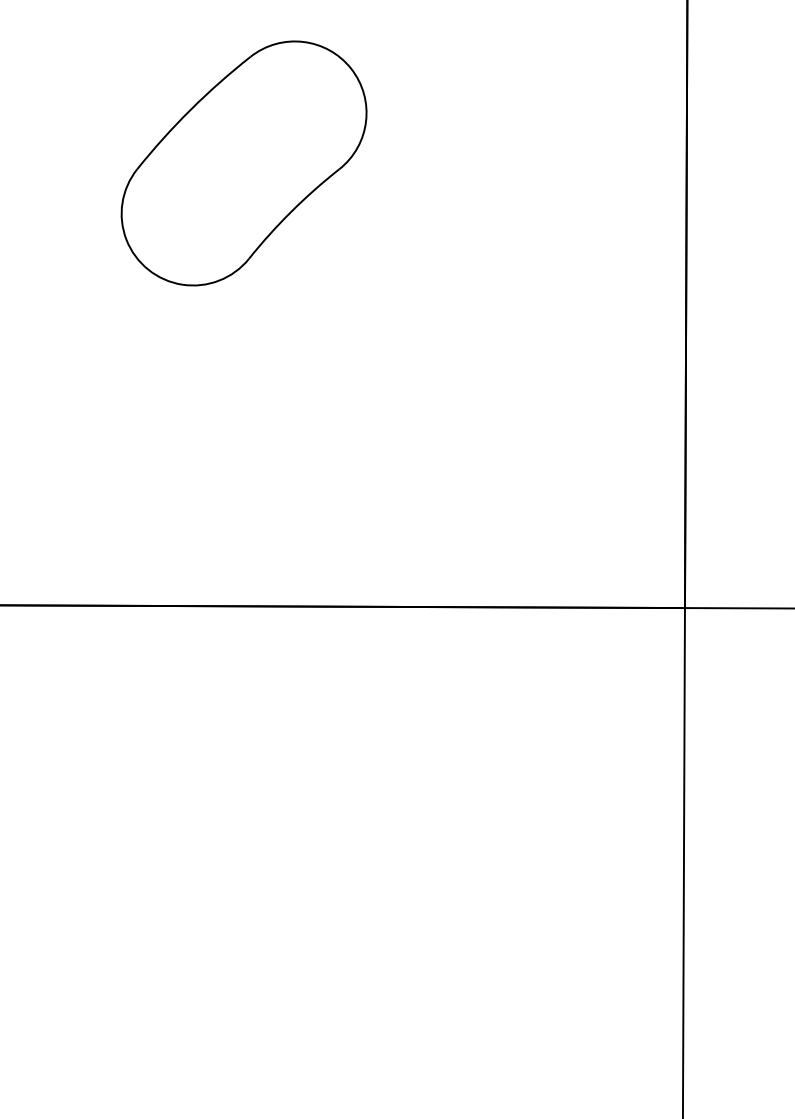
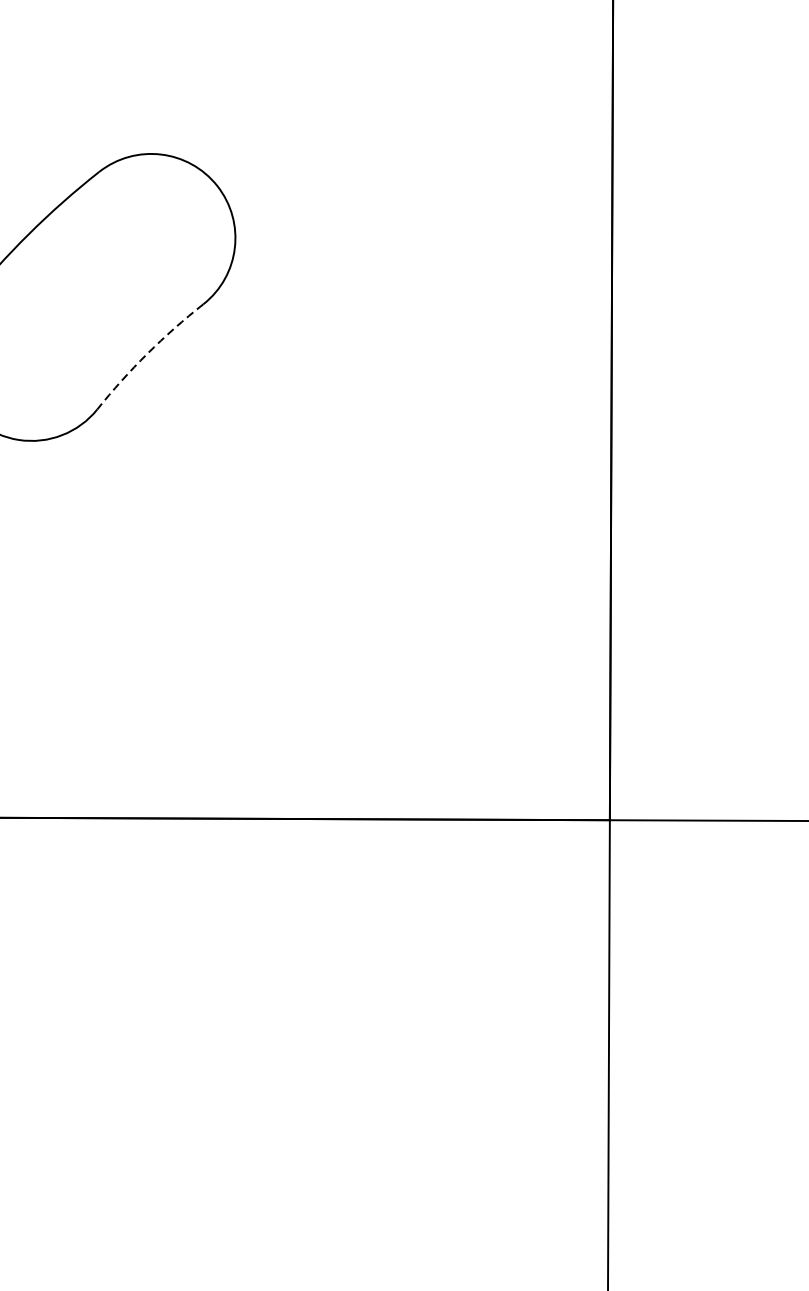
arc: (291, 211) -> (147, 353), solid -> dashed

